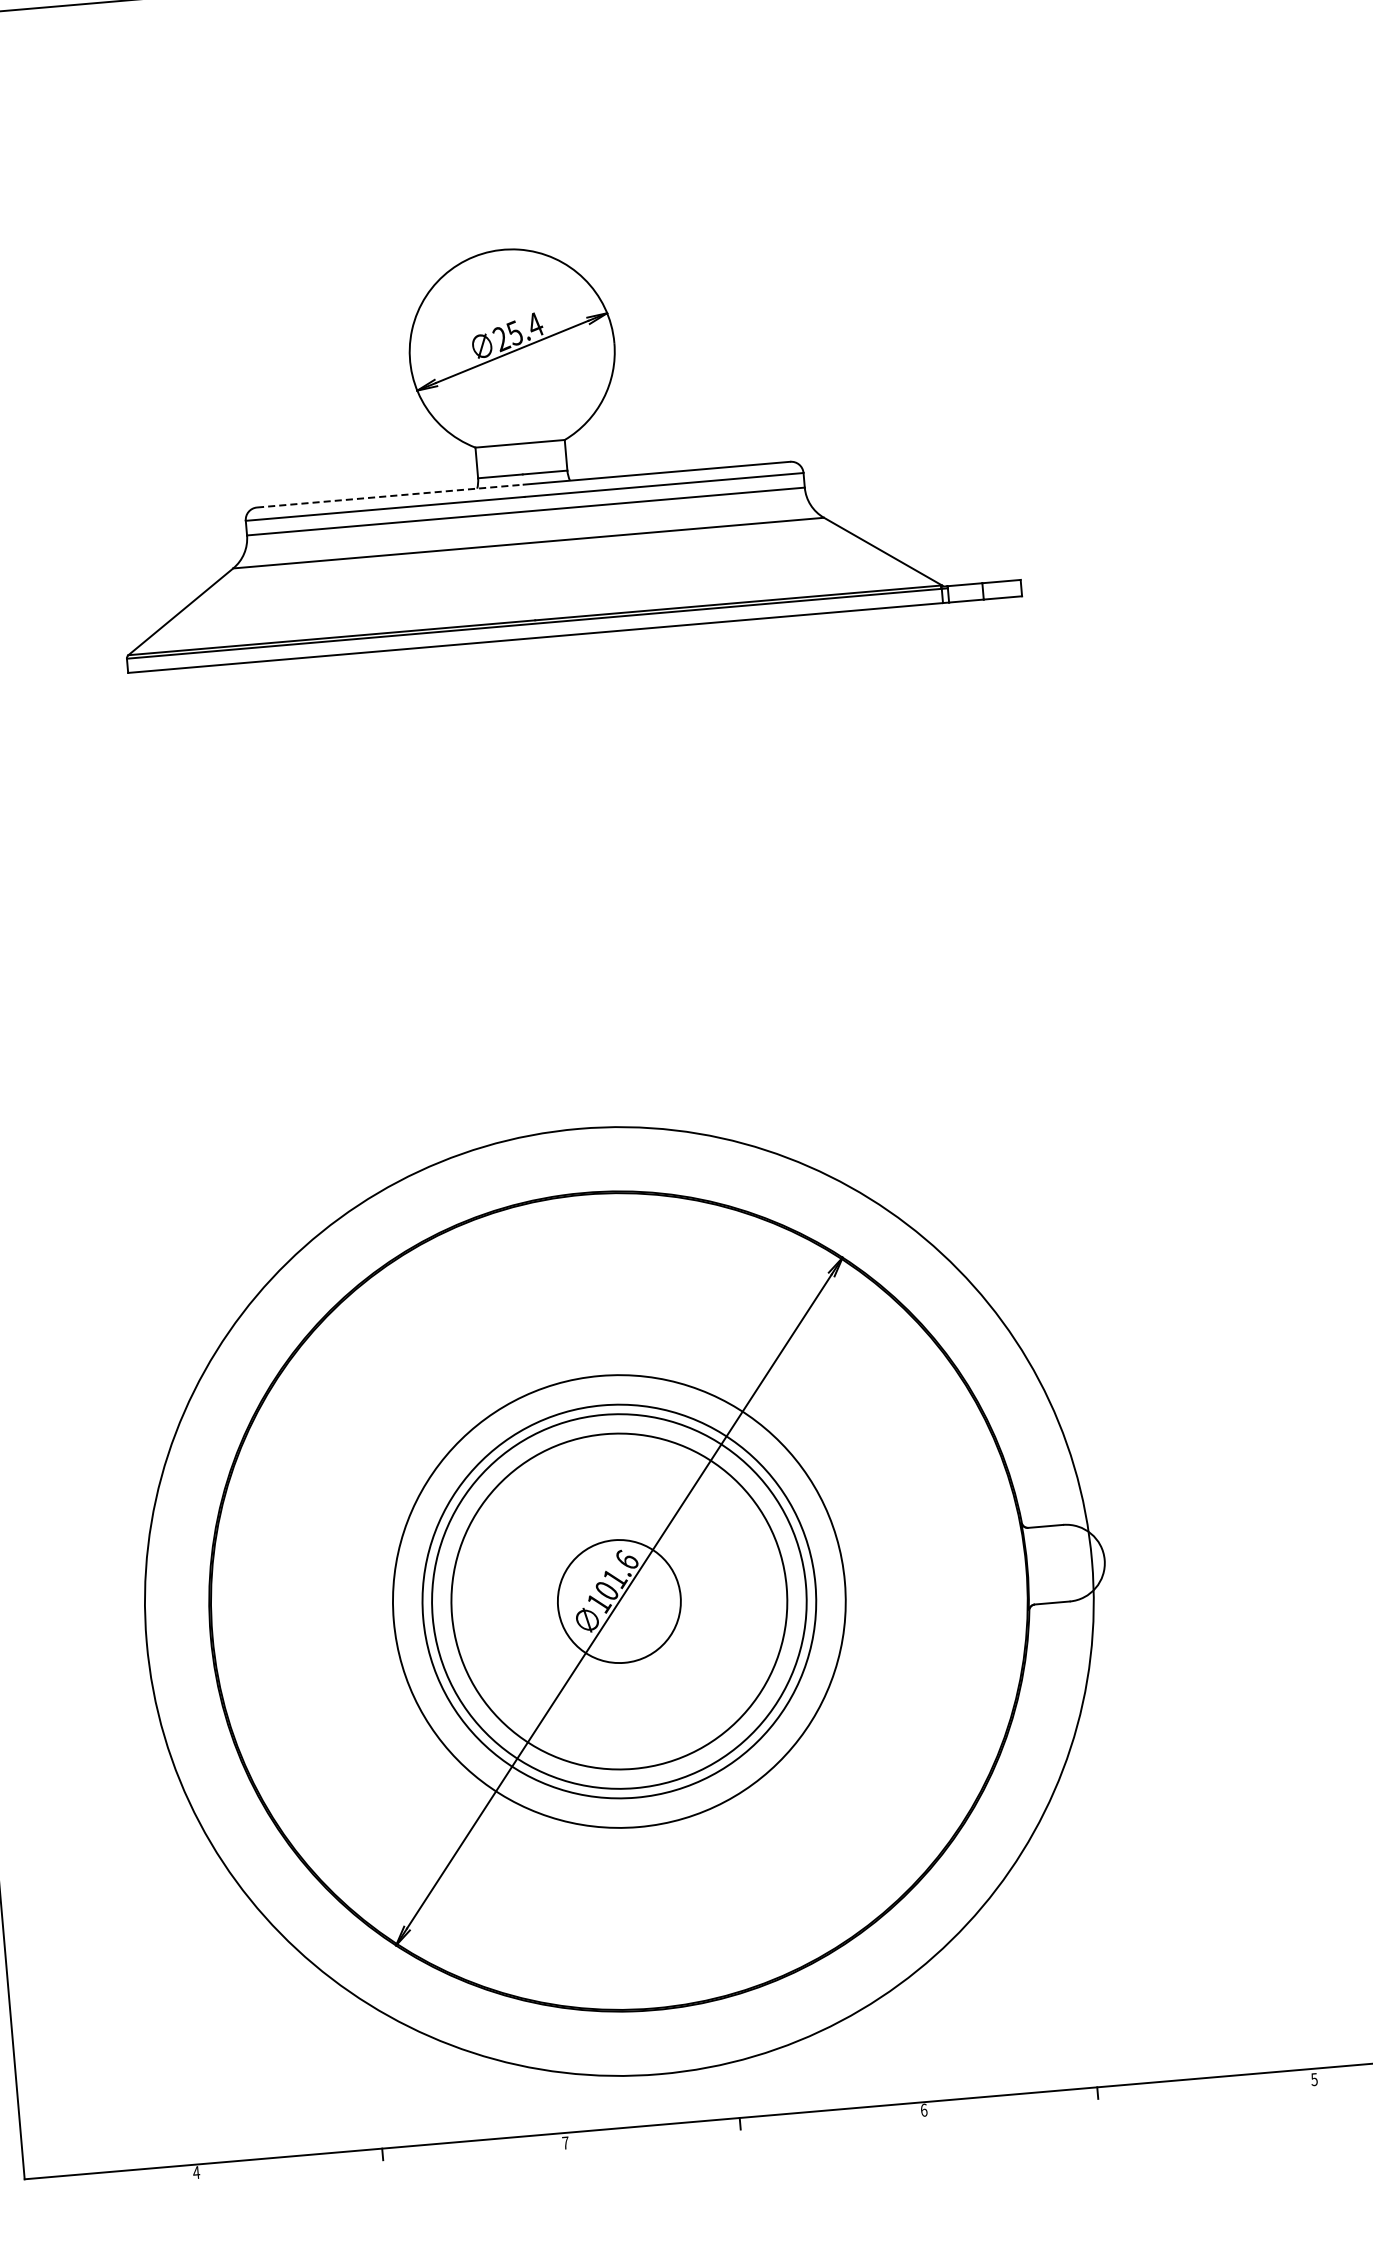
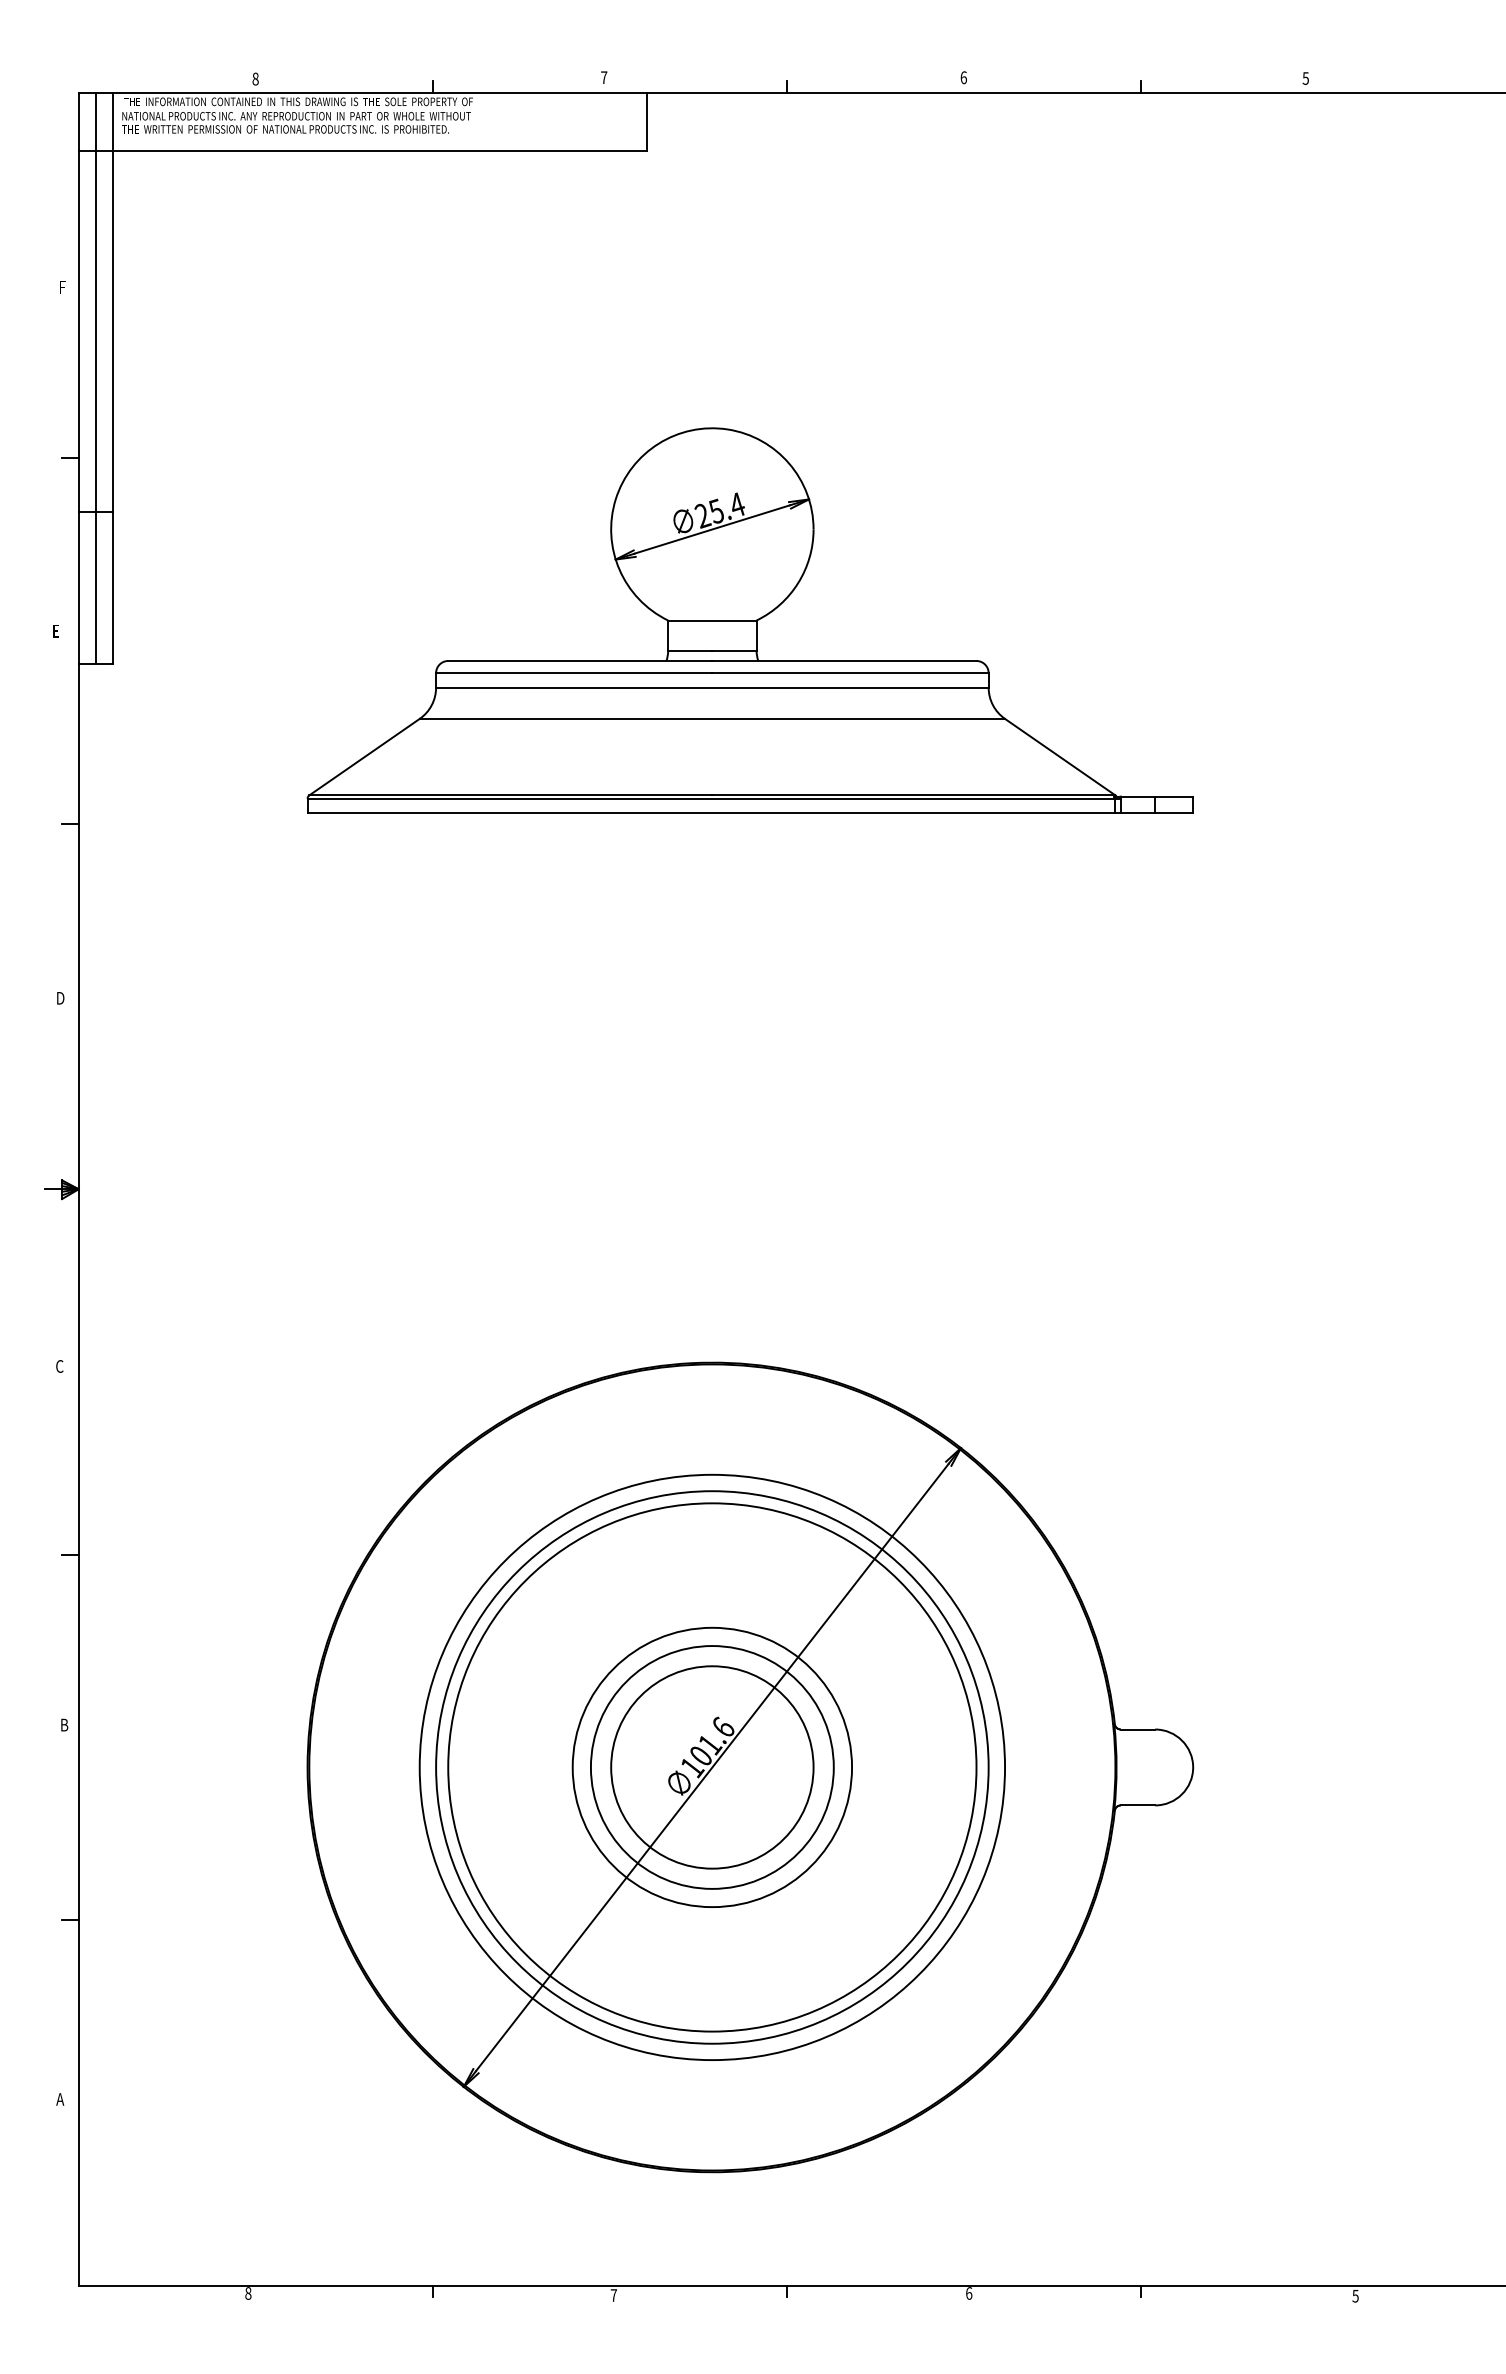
line: (390, 496) -> (580, 661), dashed -> solid
circle: (618, 1601) -> (711, 1767), size x0.62
circle: (619, 1601) -> (712, 1767), size x0.62
circle: (619, 1601) -> (712, 1767), size x0.62
circle: (619, 1601) -> (712, 1767), size x1.43
circle: (619, 1601) -> (712, 1767), size x1.67
circle: (619, 1601) -> (712, 1767), size x1.67
text: (195, 2172) -> (247, 2293), 4 -> 8

